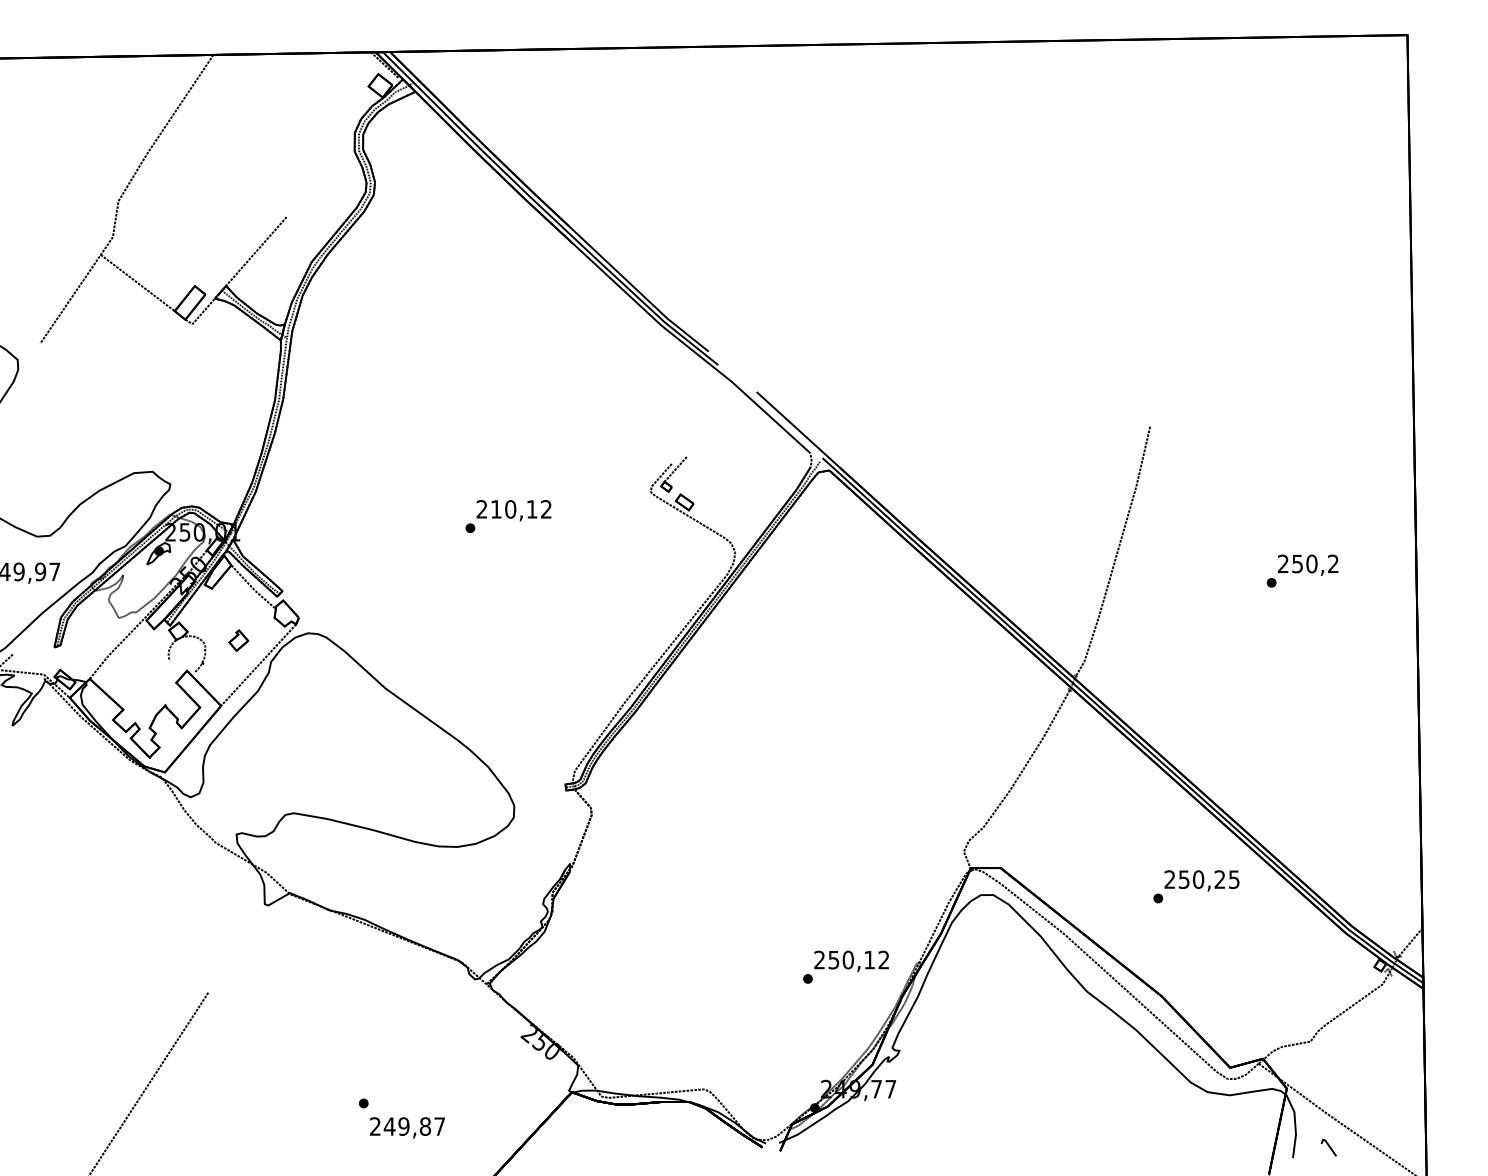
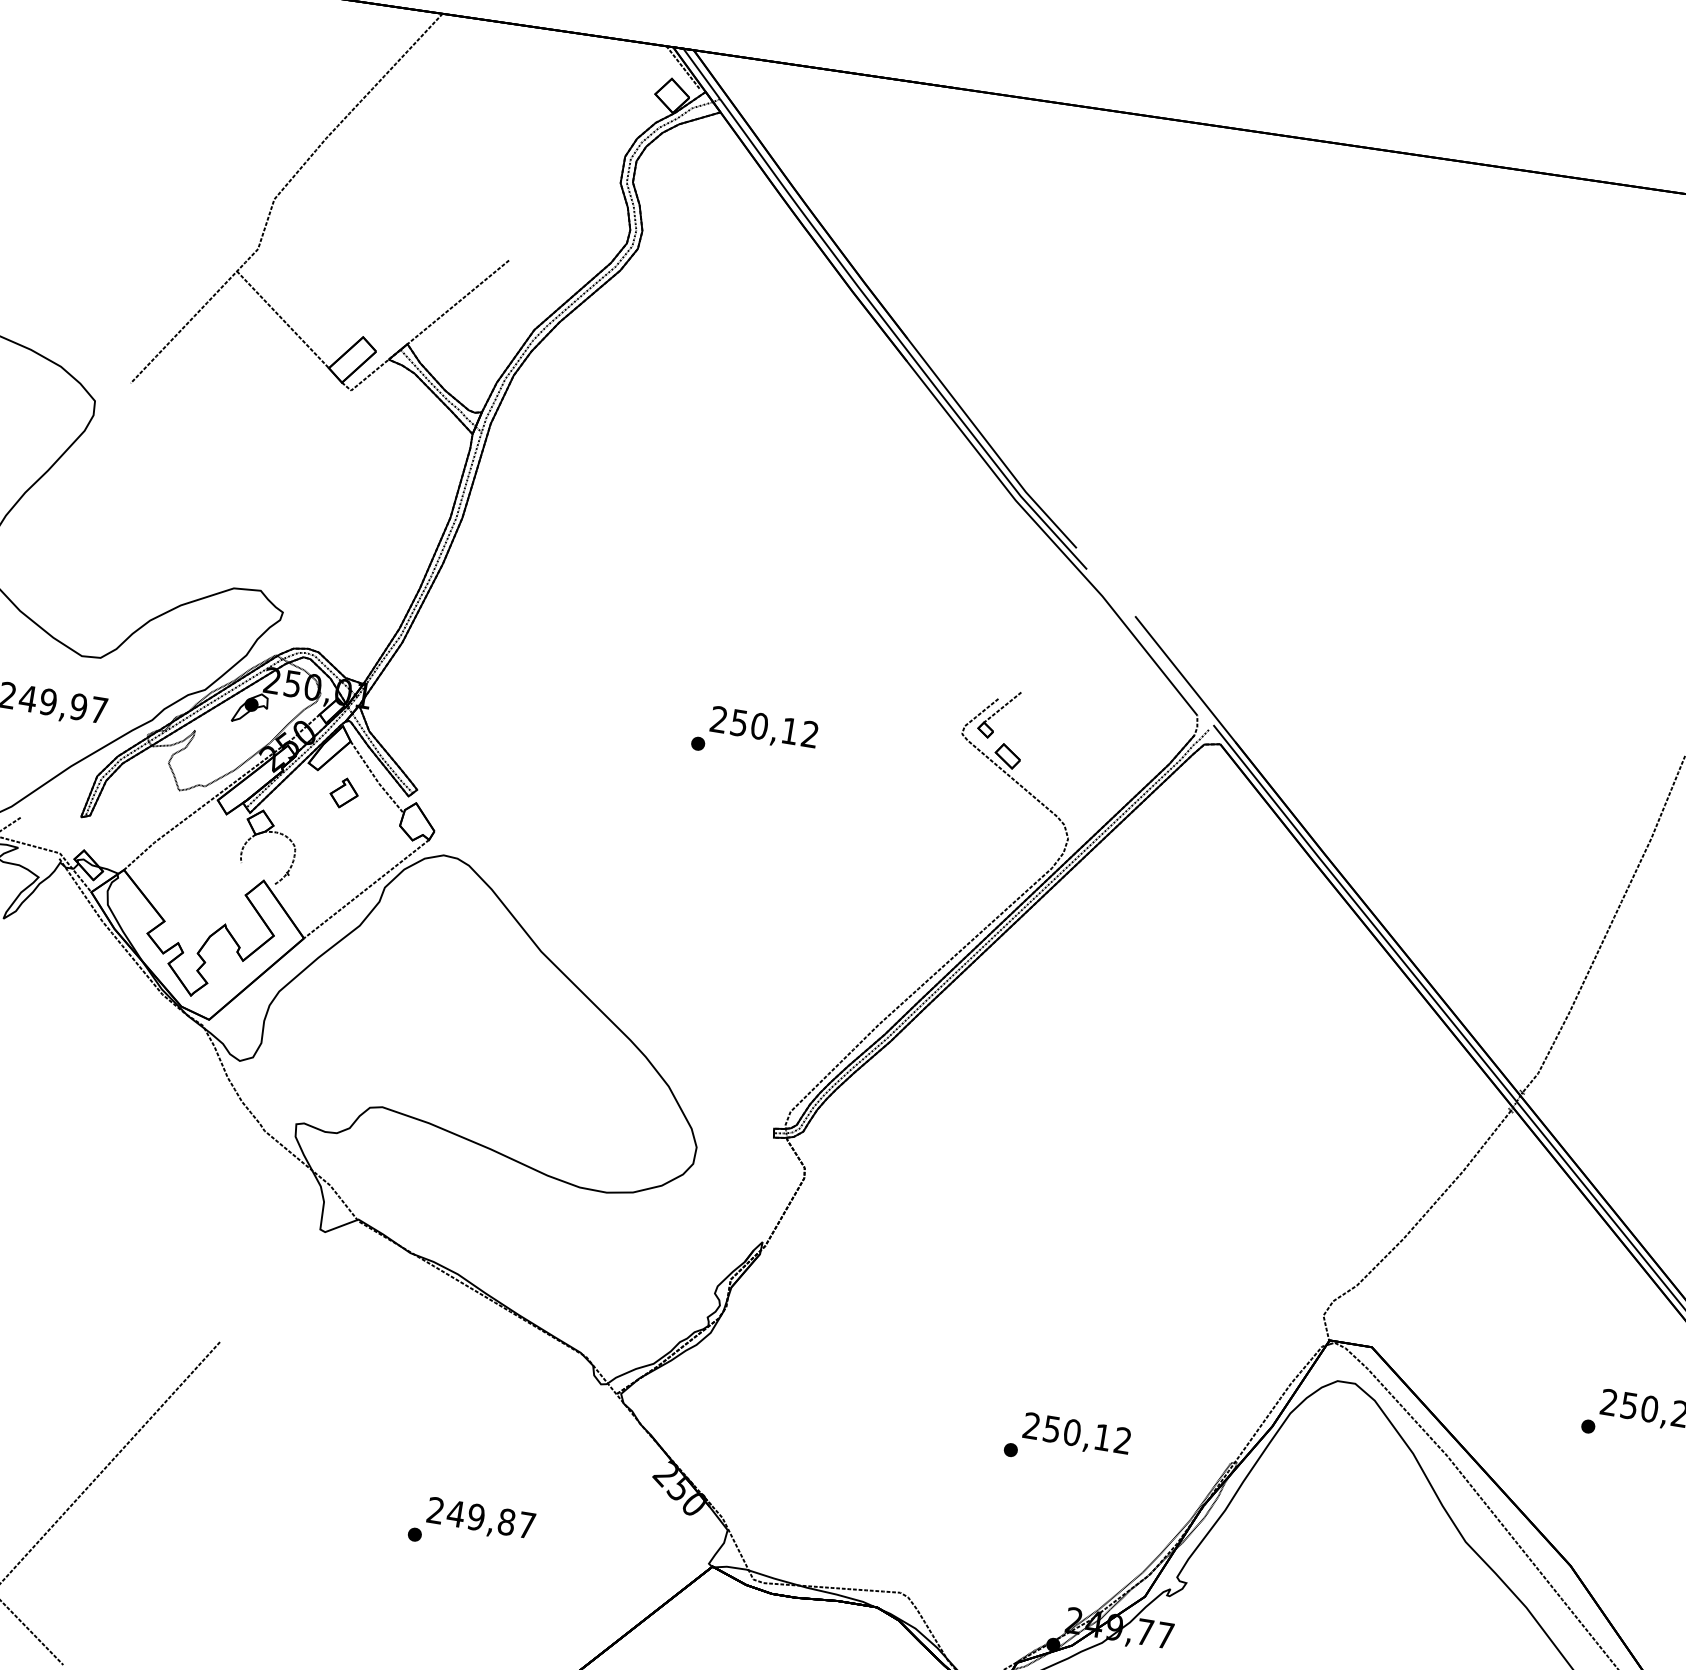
text: (496, 509) -> (739, 723), 210,12 -> 250,12
part: (238, 640) -> (344, 792), moved
text: (845, 966) -> (1066, 1441), moved
text: (407, 1127) -> (481, 1519), moved

